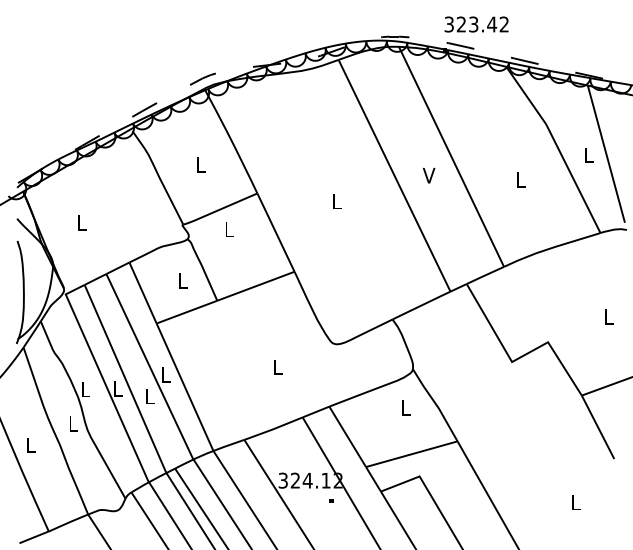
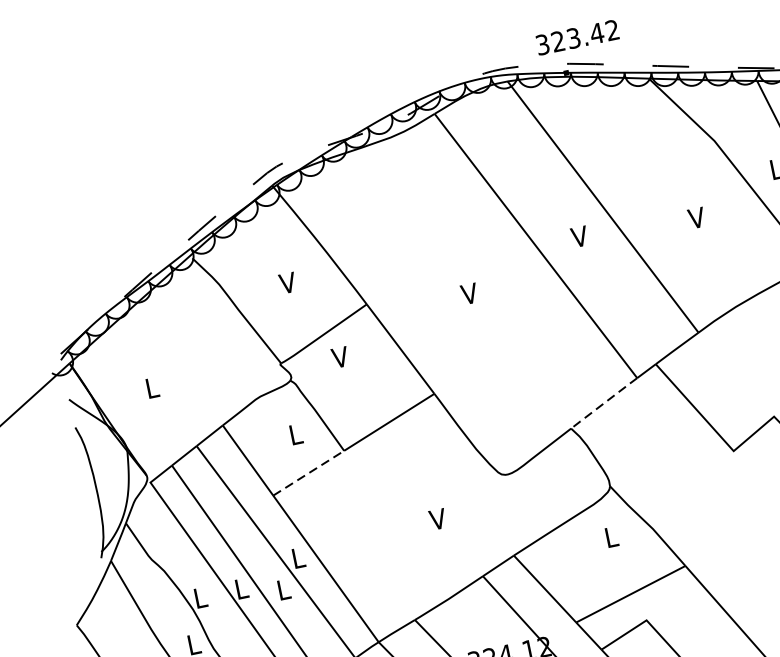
text: (476, 24) -> (577, 37), moved
text: (200, 164) -> (287, 282), L -> V
text: (520, 179) -> (696, 217), L -> V
text: (336, 201) -> (469, 293), L -> V
text: (228, 229) -> (339, 357), L -> V
line: (421, 305) -> (604, 403), solid -> dashed
line: (187, 311) -> (309, 472), solid -> dashed
text: (277, 367) -> (437, 519), L -> V

